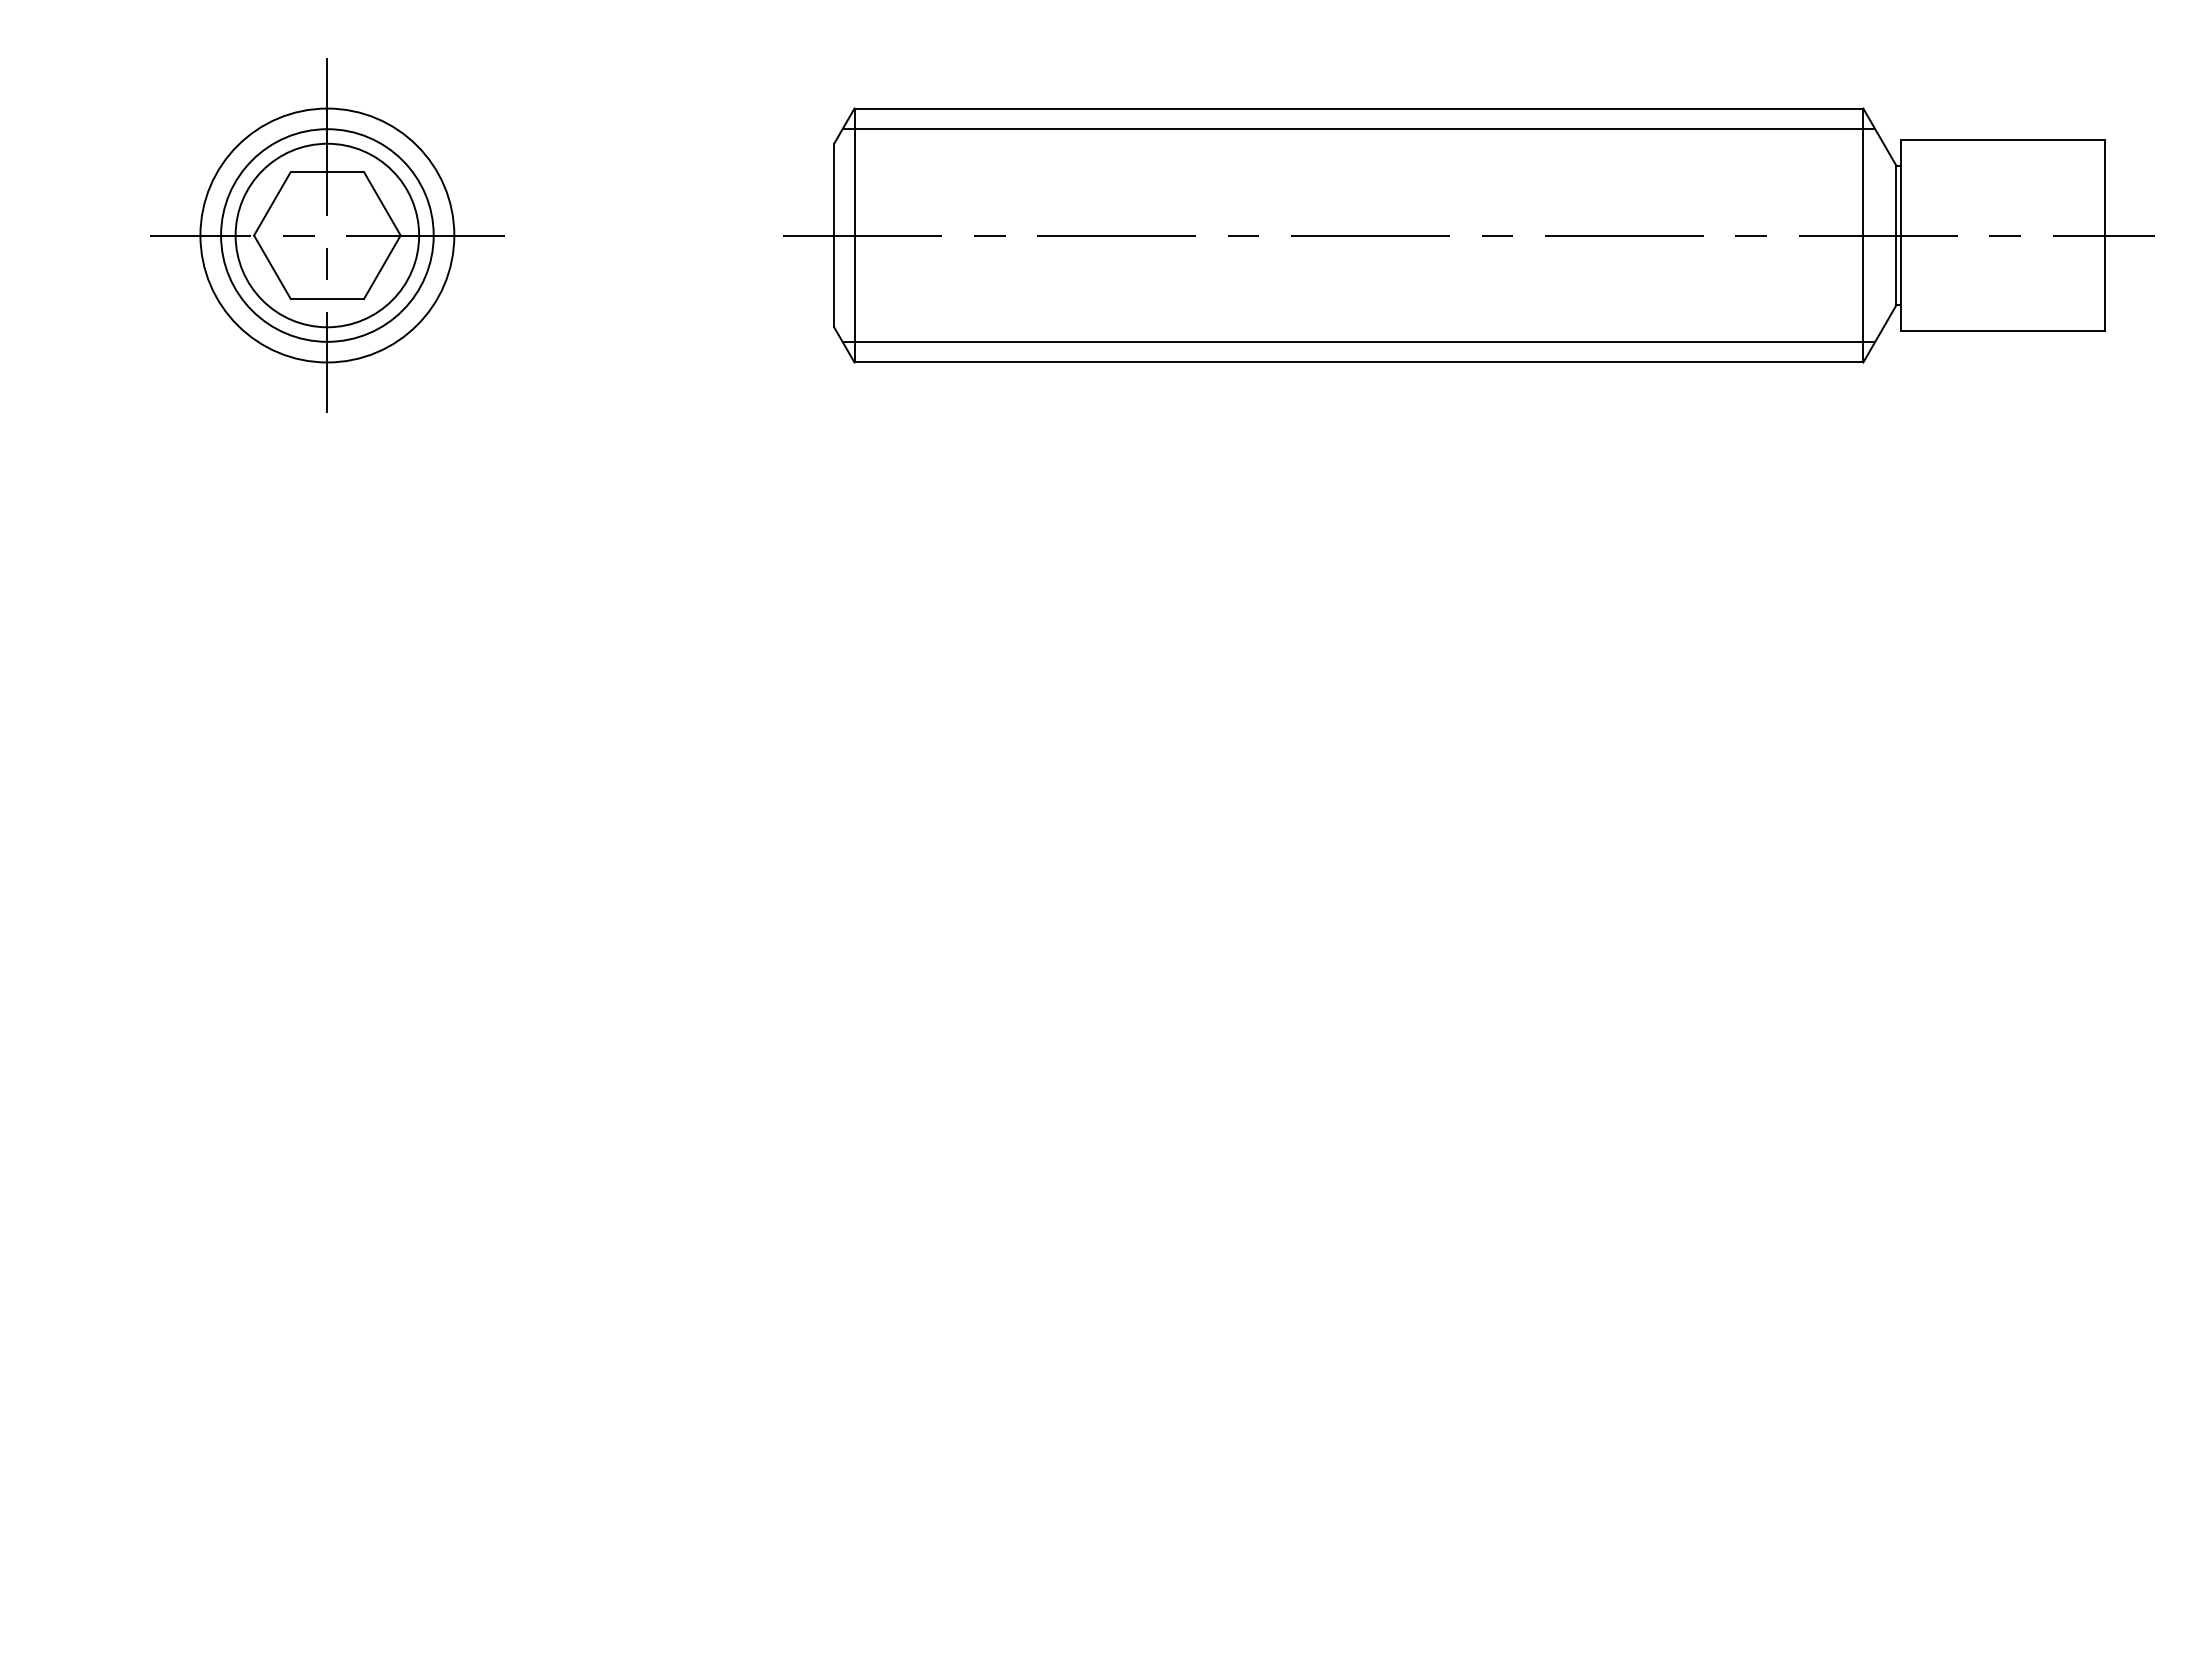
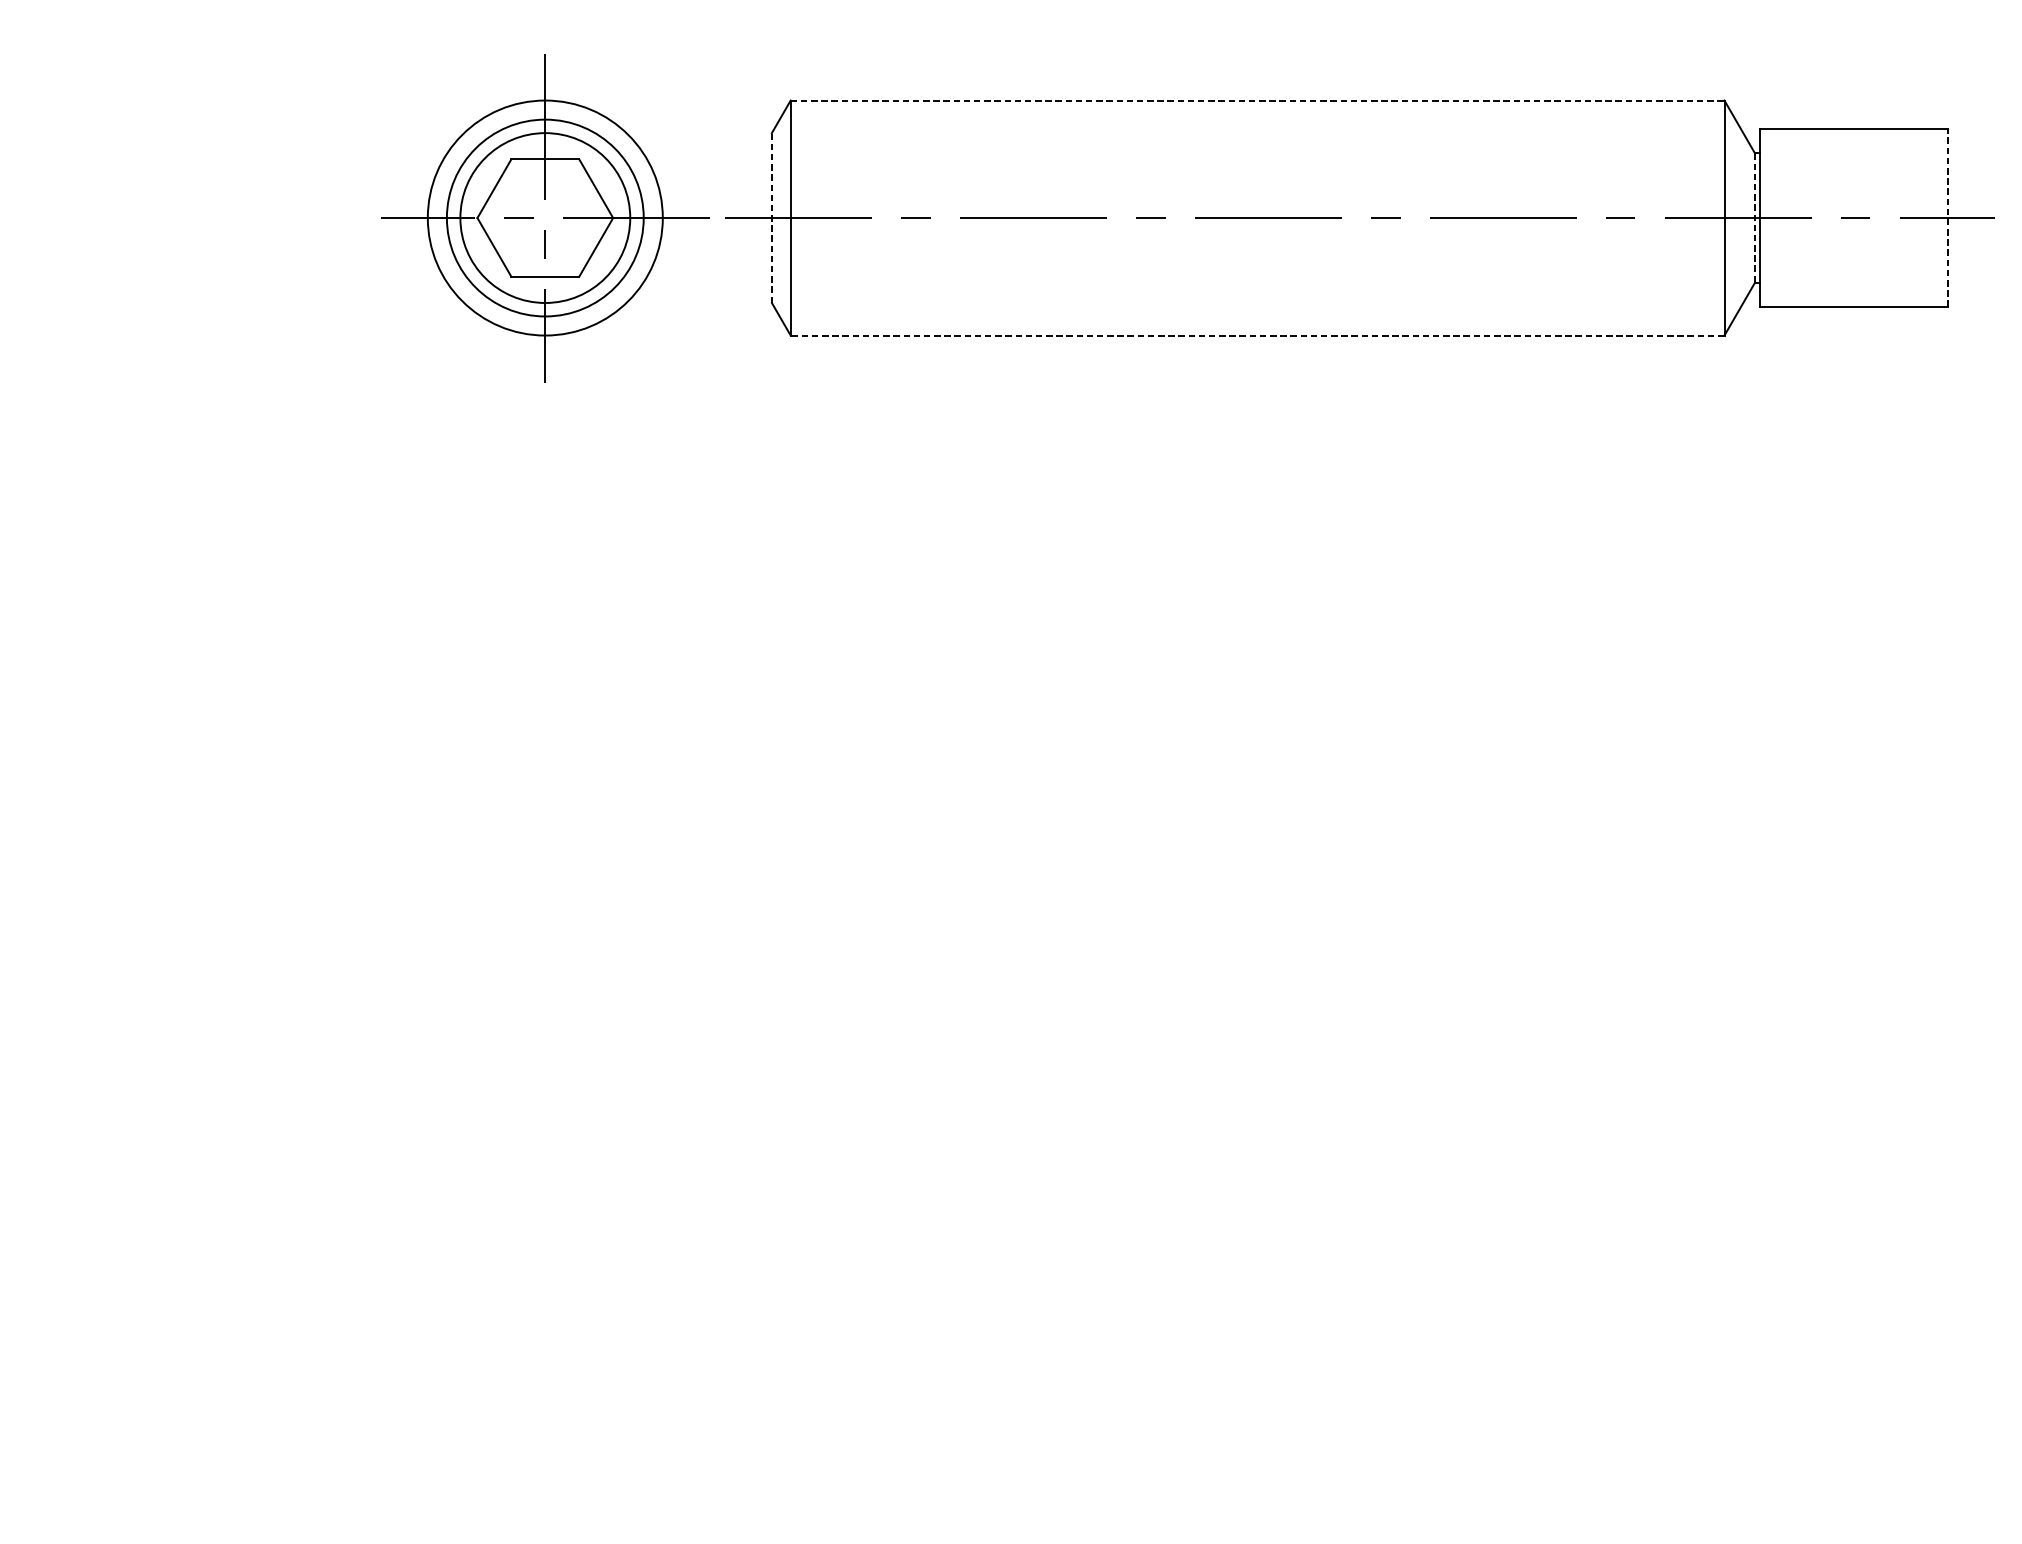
line: (1359, 108) -> (1258, 100), solid -> dashed
line: (1358, 129) -> (1257, 119), removed
part: (327, 235) -> (545, 218), moved
line: (834, 235) -> (772, 218), solid -> dashed
line: (1896, 235) -> (1755, 218), solid -> dashed
line: (2104, 235) -> (1947, 218), solid -> dashed
line: (1358, 341) -> (1257, 316), removed
line: (1358, 362) -> (1257, 335), solid -> dashed

